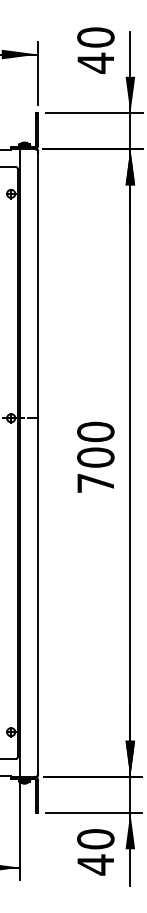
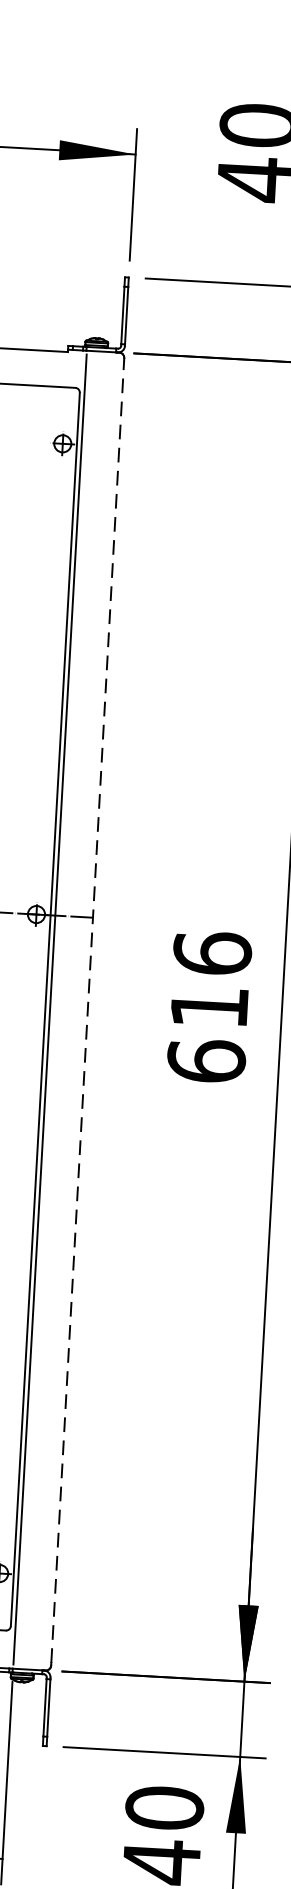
text: (95, 457) -> (208, 1006), 700 -> 616
line: (38, 462) -> (88, 1010), solid -> dashed

